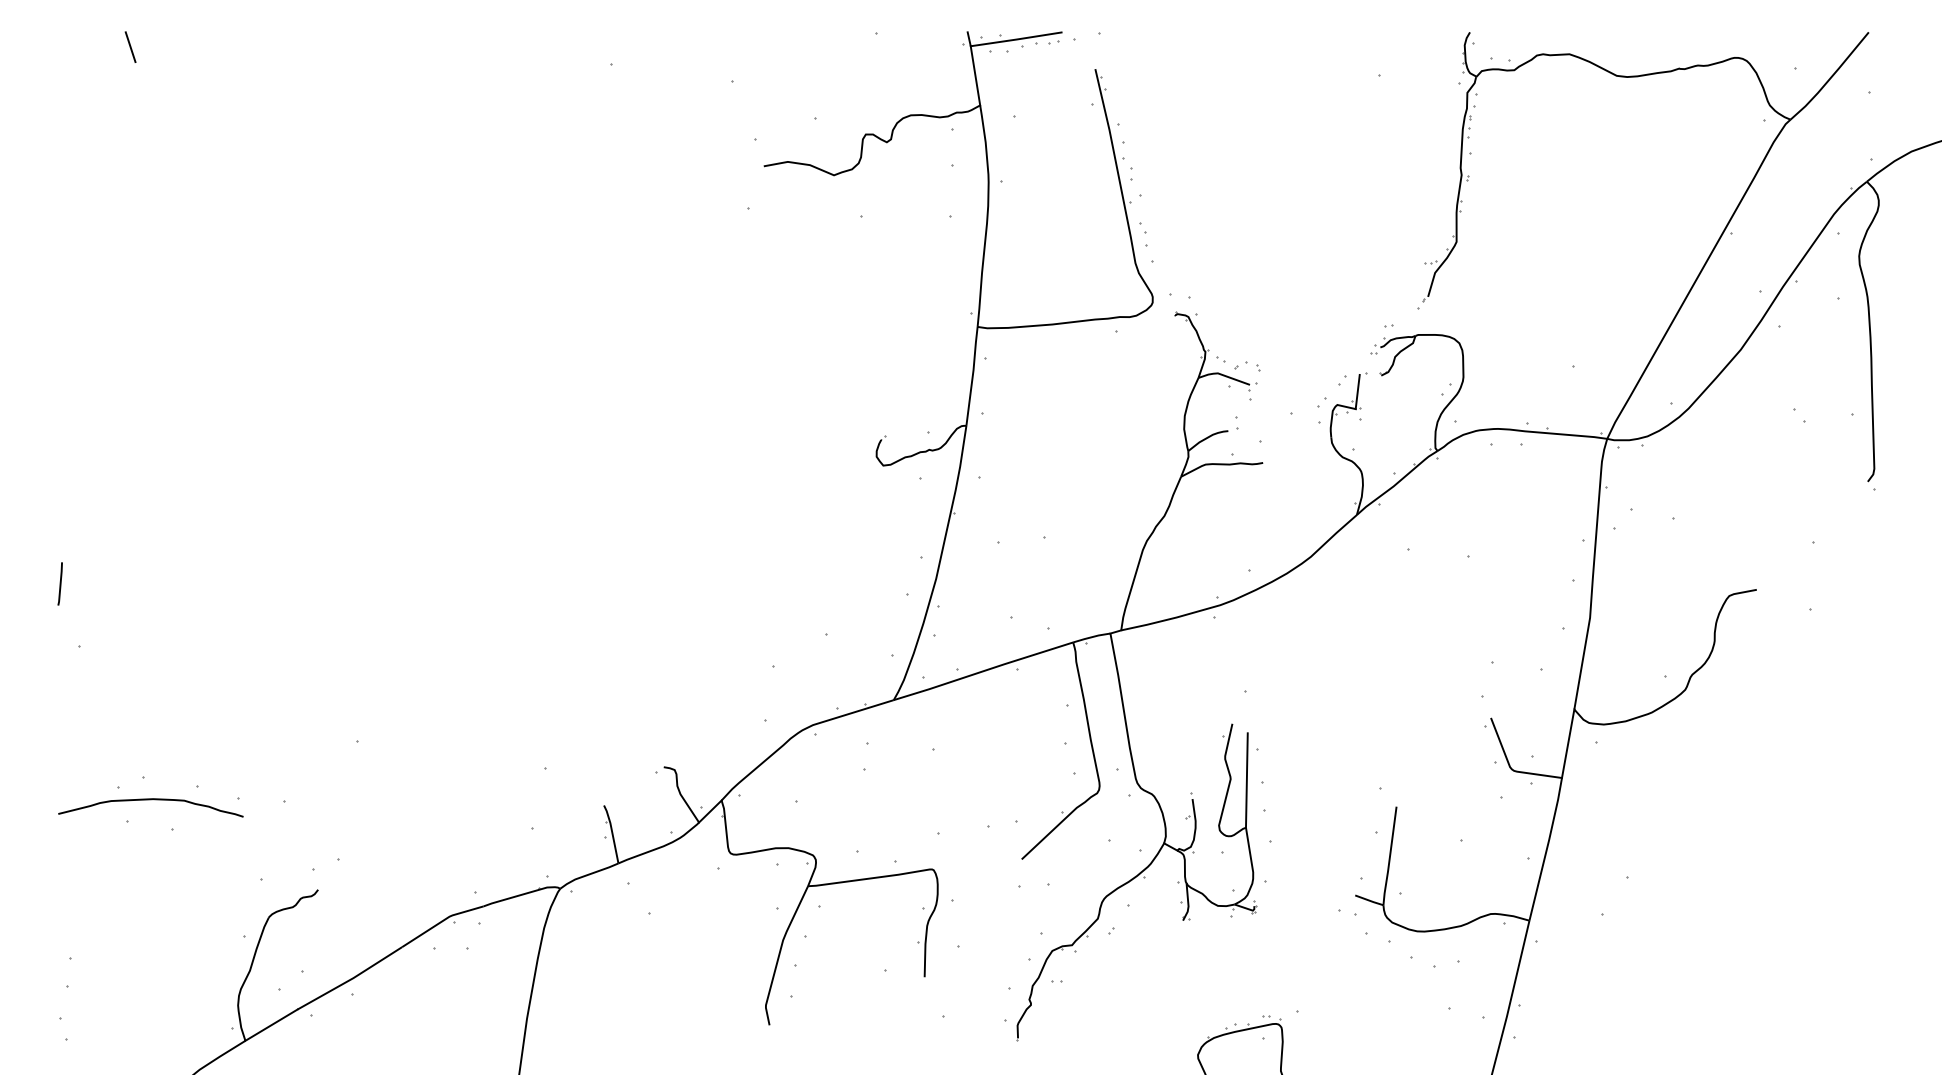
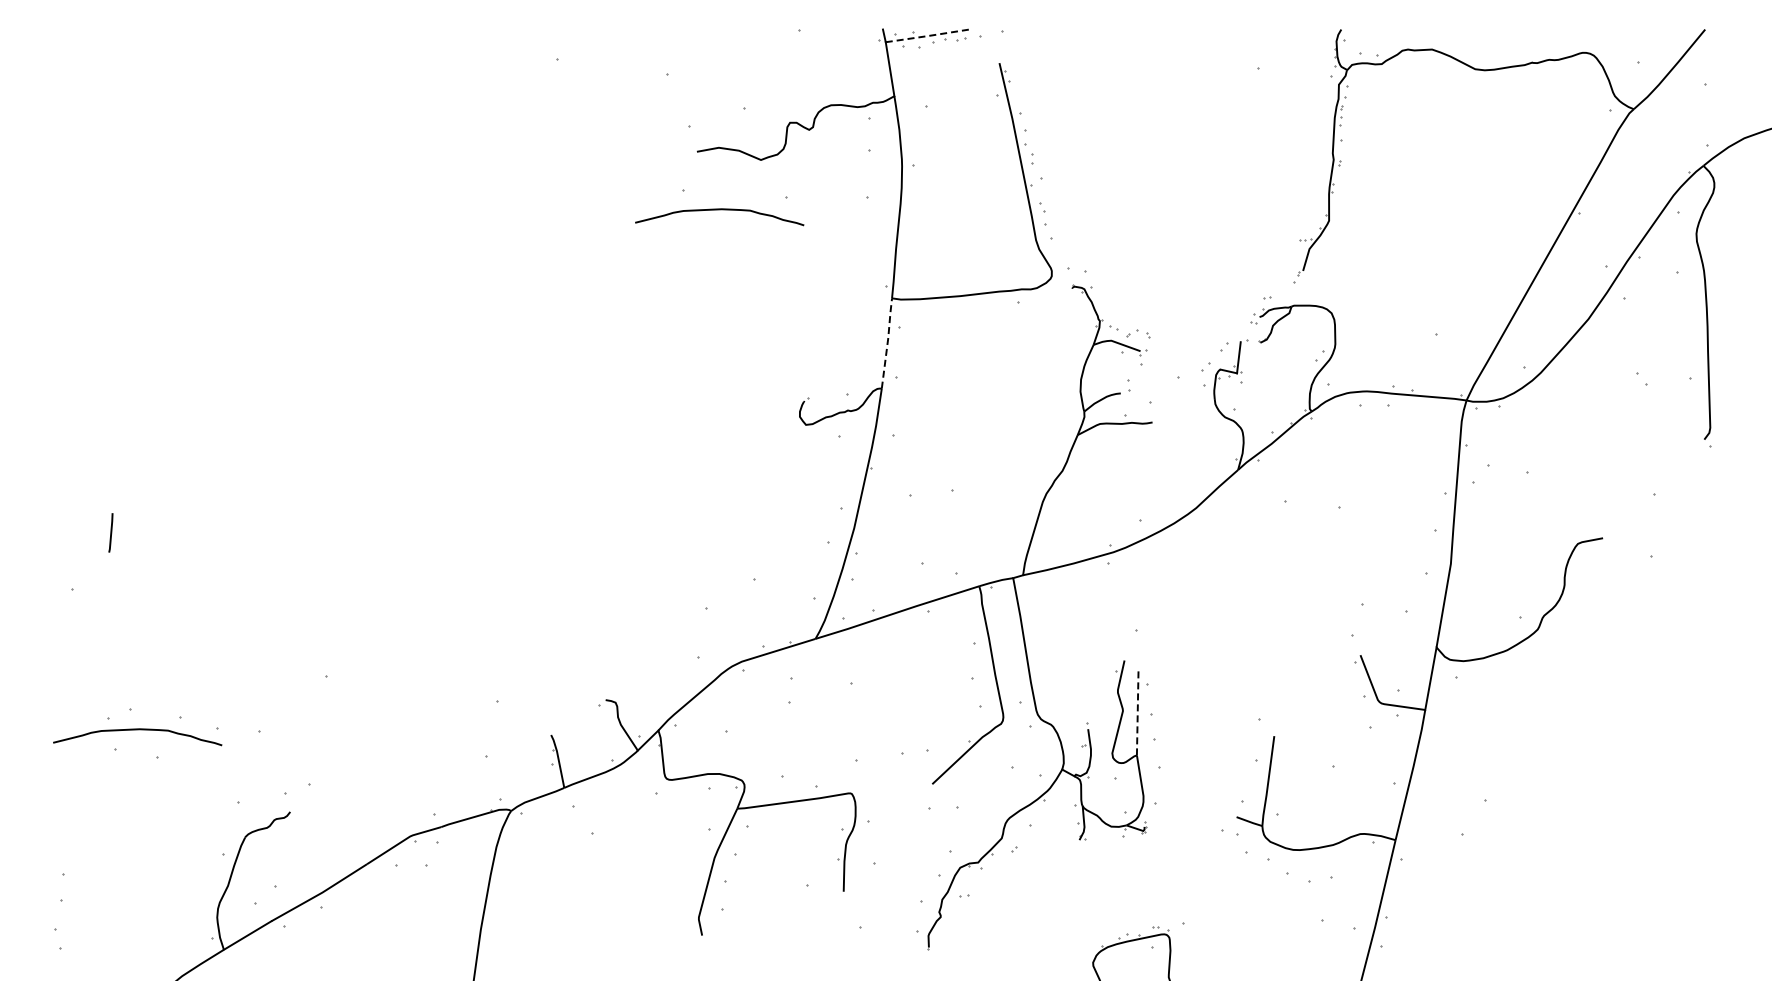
line: (1017, 39) -> (928, 36), solid -> dashed
line: (129, 46) -> (118, 42), removed
curve: (788, 230) -> (719, 210), added
line: (972, 374) -> (887, 341), solid -> dashed
line: (59, 583) -> (110, 532), moved
line: (1246, 779) -> (1137, 711), solid -> dashed

